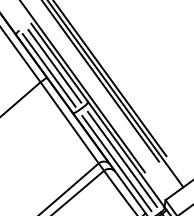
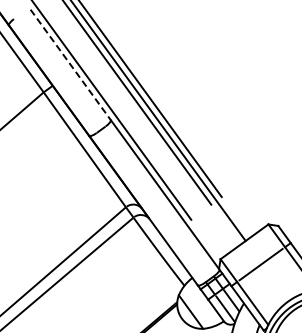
line: (60, 63) -> (71, 65), solid -> dashed
line: (54, 66) -> (63, 69), removed
line: (48, 70) -> (55, 75), removed
line: (122, 159) -> (159, 201), removed
line: (116, 163) -> (151, 207), removed

